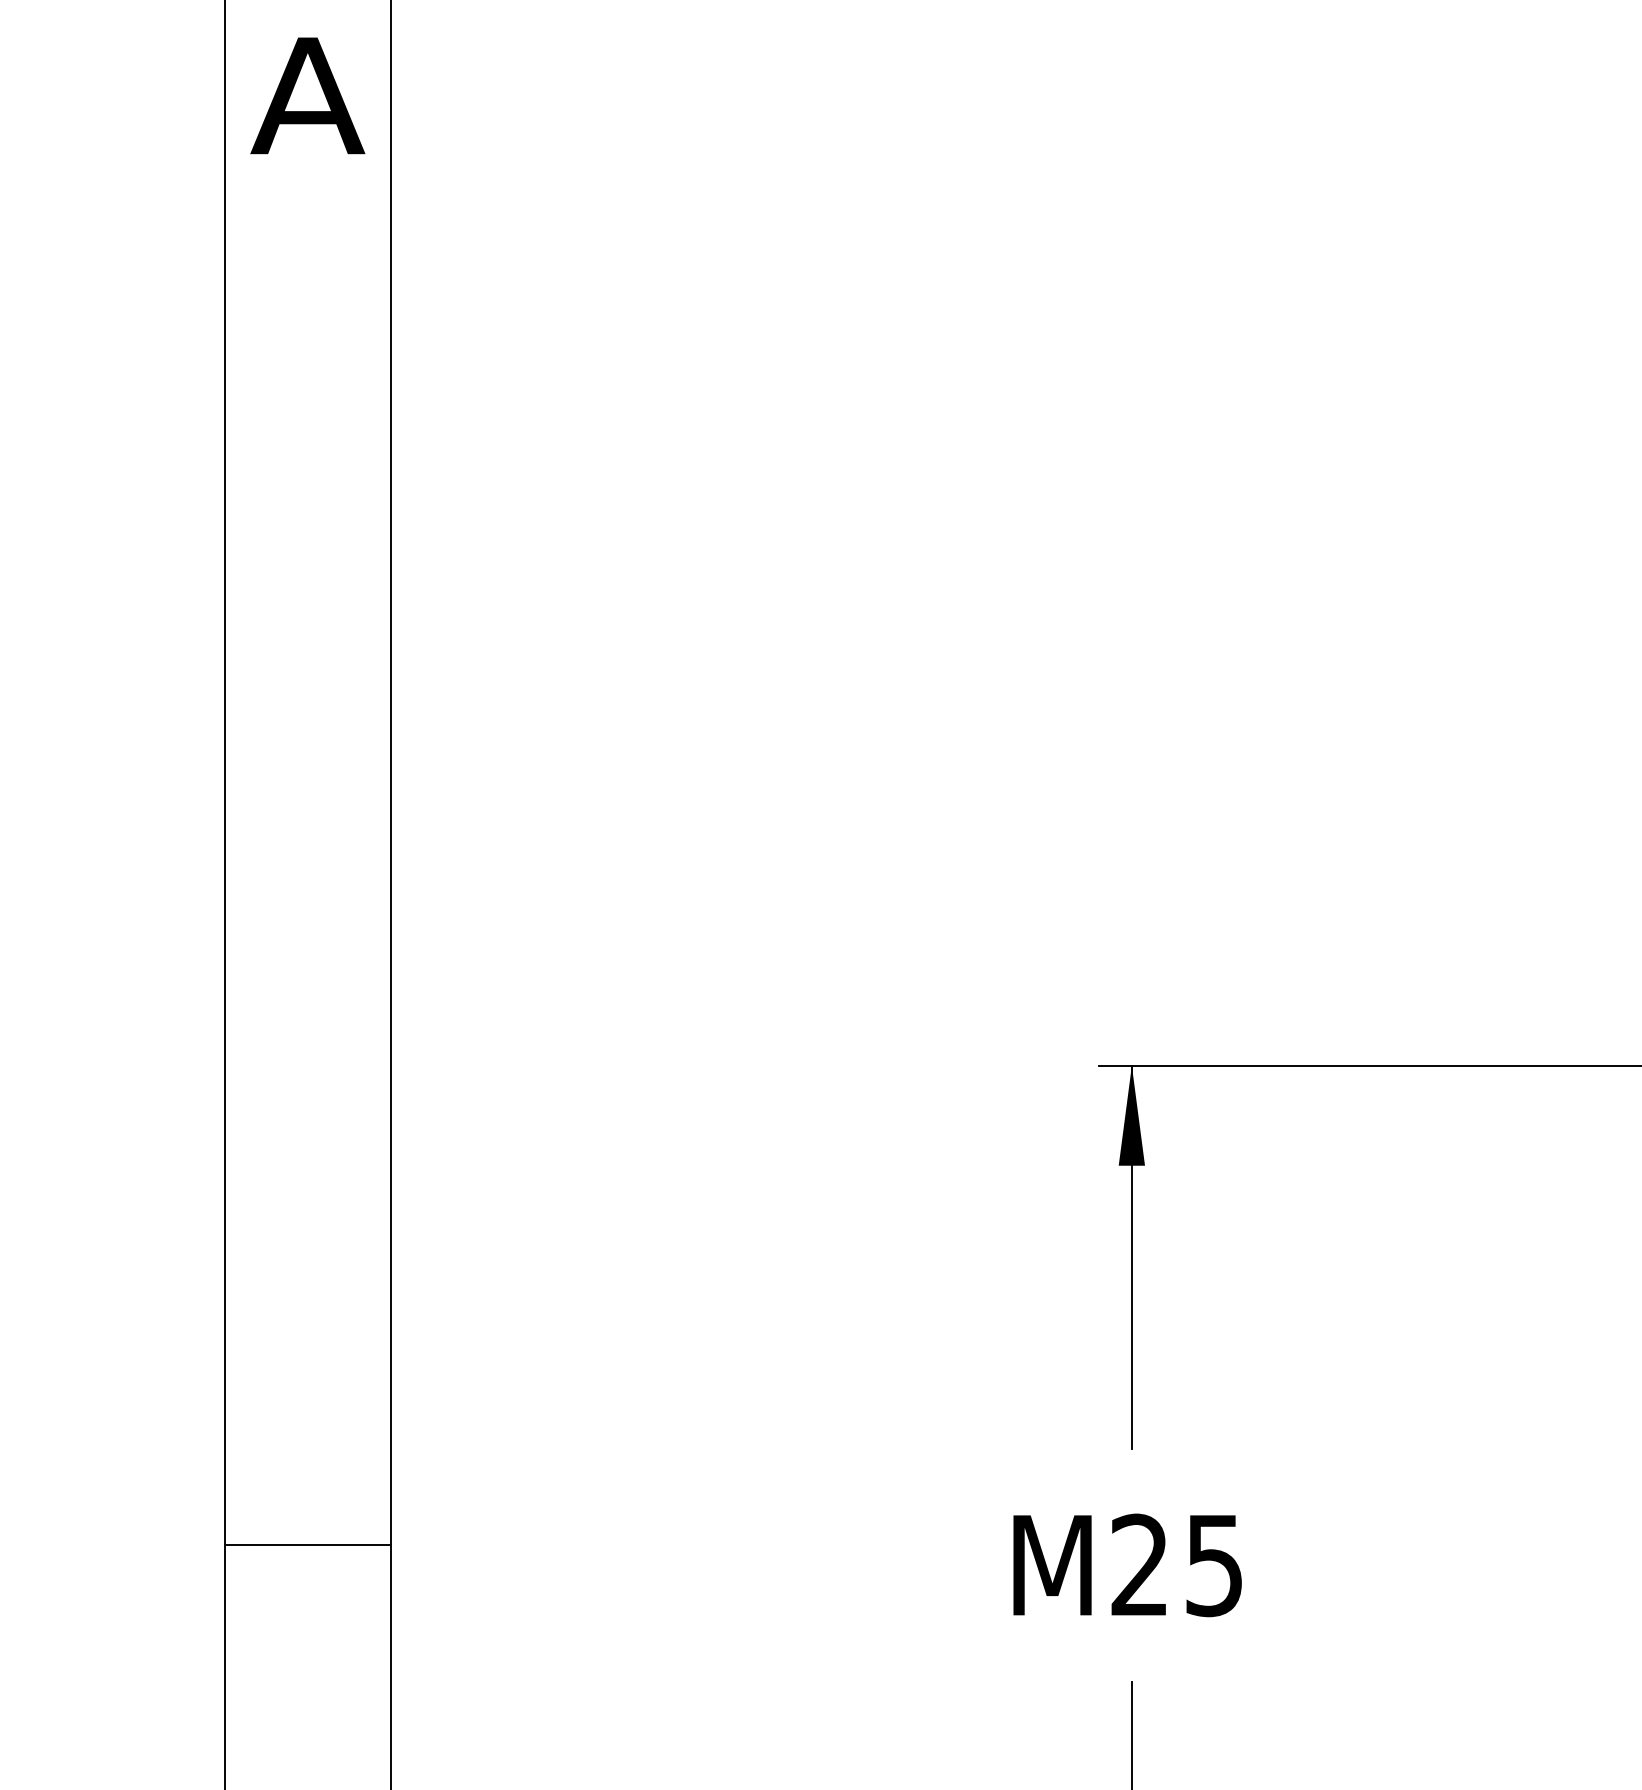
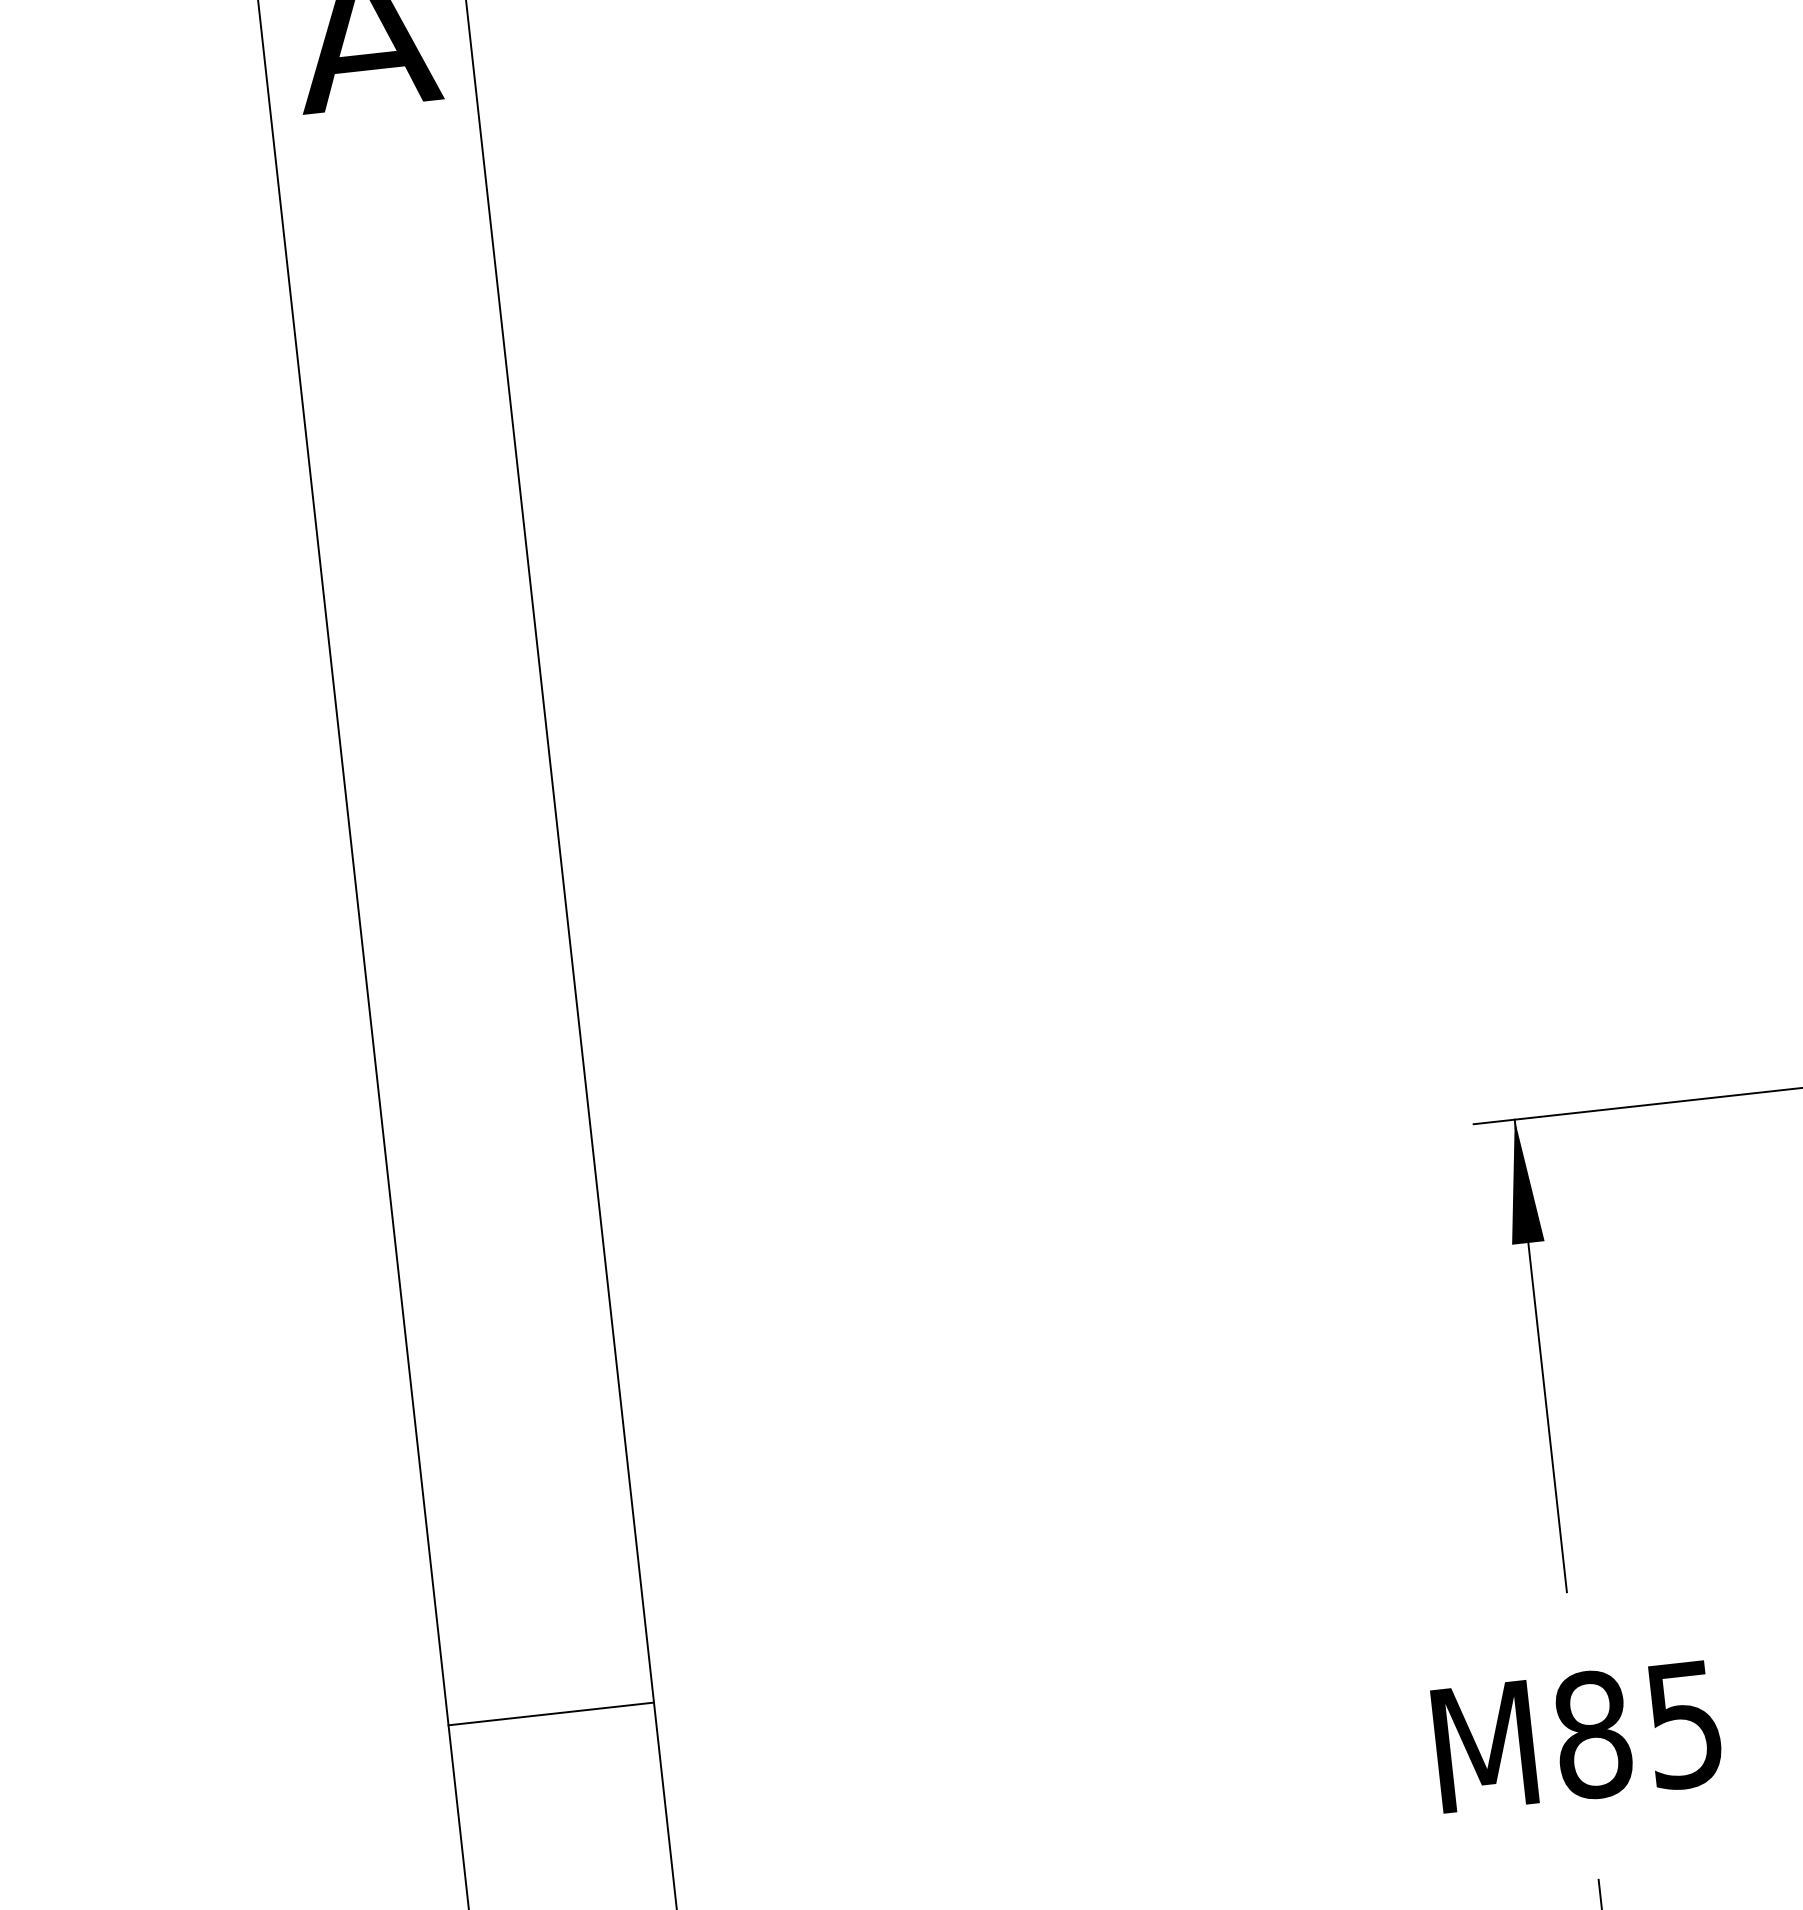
line: (307, 1544) -> (550, 1713), moved
text: (1140, 1565) -> (1593, 1735), M25 -> M85

